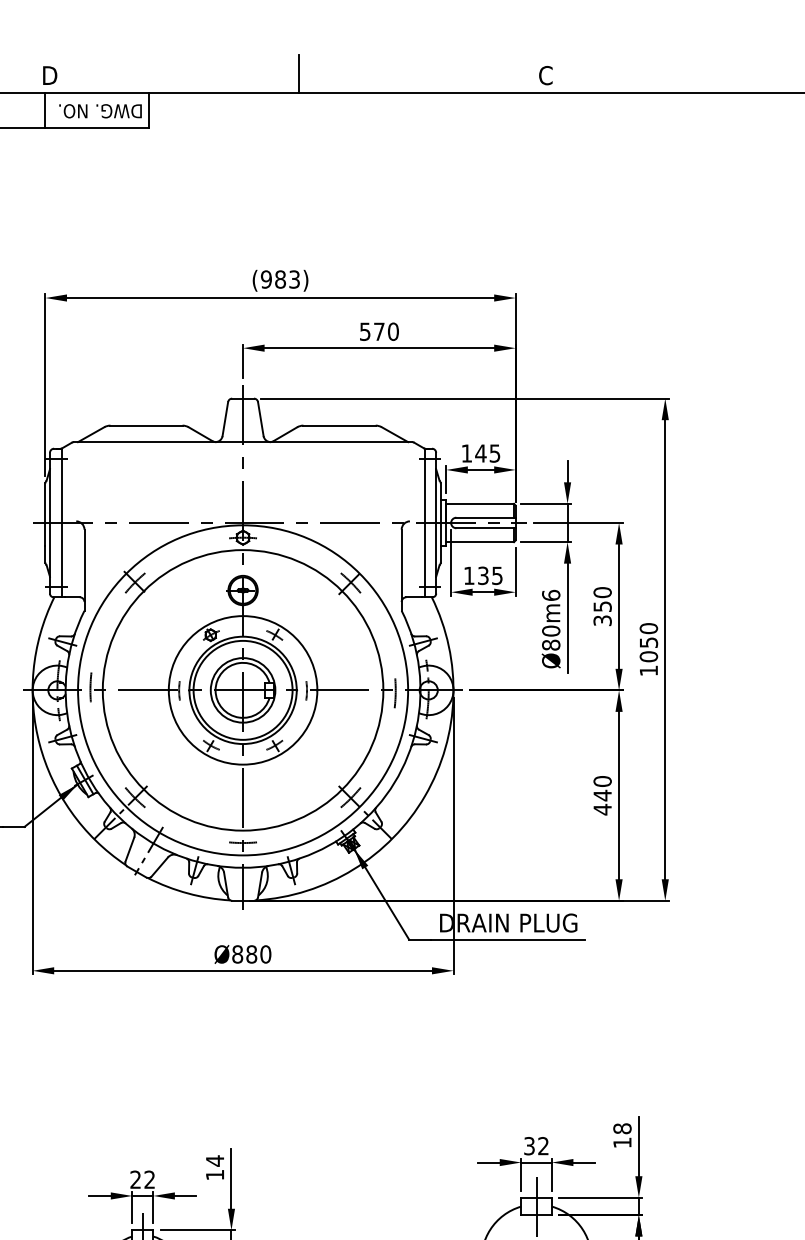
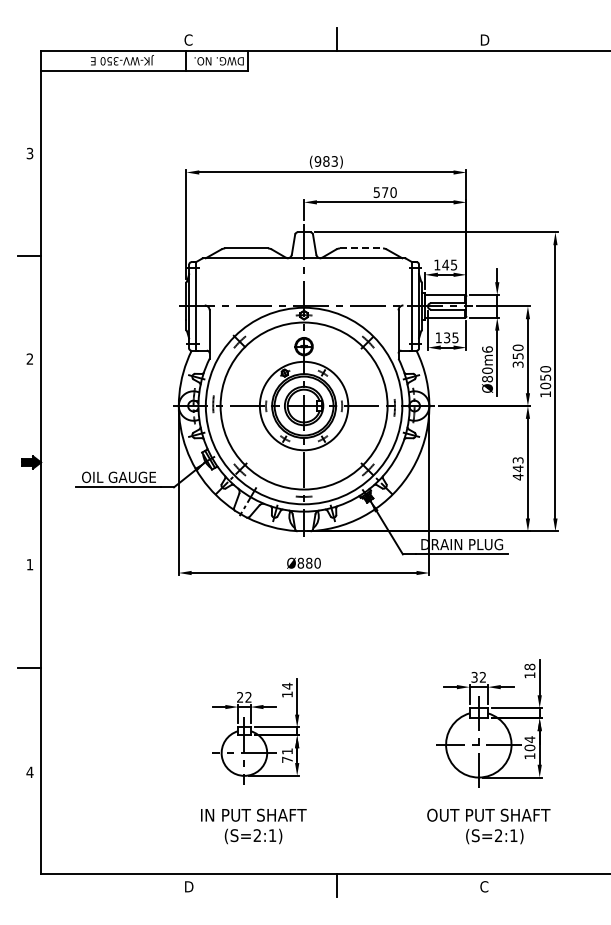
text: (48, 74) -> (188, 39), D -> C
text: (546, 74) -> (484, 39), C -> D
line: (339, 425) -> (361, 248), solid -> dashed
text: (601, 781) -> (517, 460), 440 -> 443

